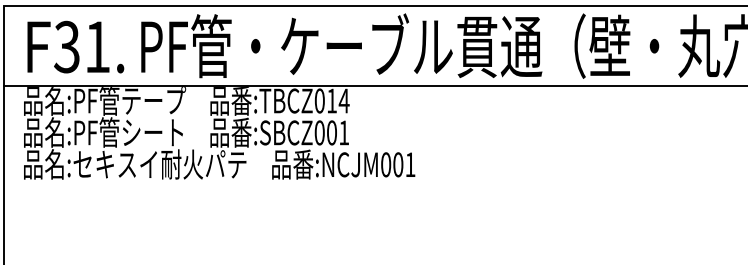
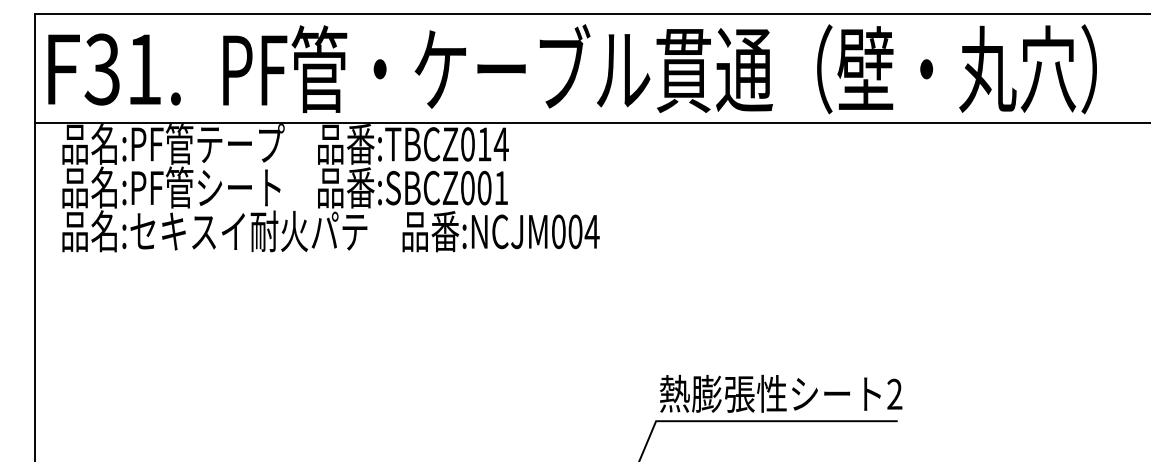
text: (75, 47) -> (114, 69), moved
text: (409, 164) -> (591, 231), :NCJM001 -> :NCJM004

